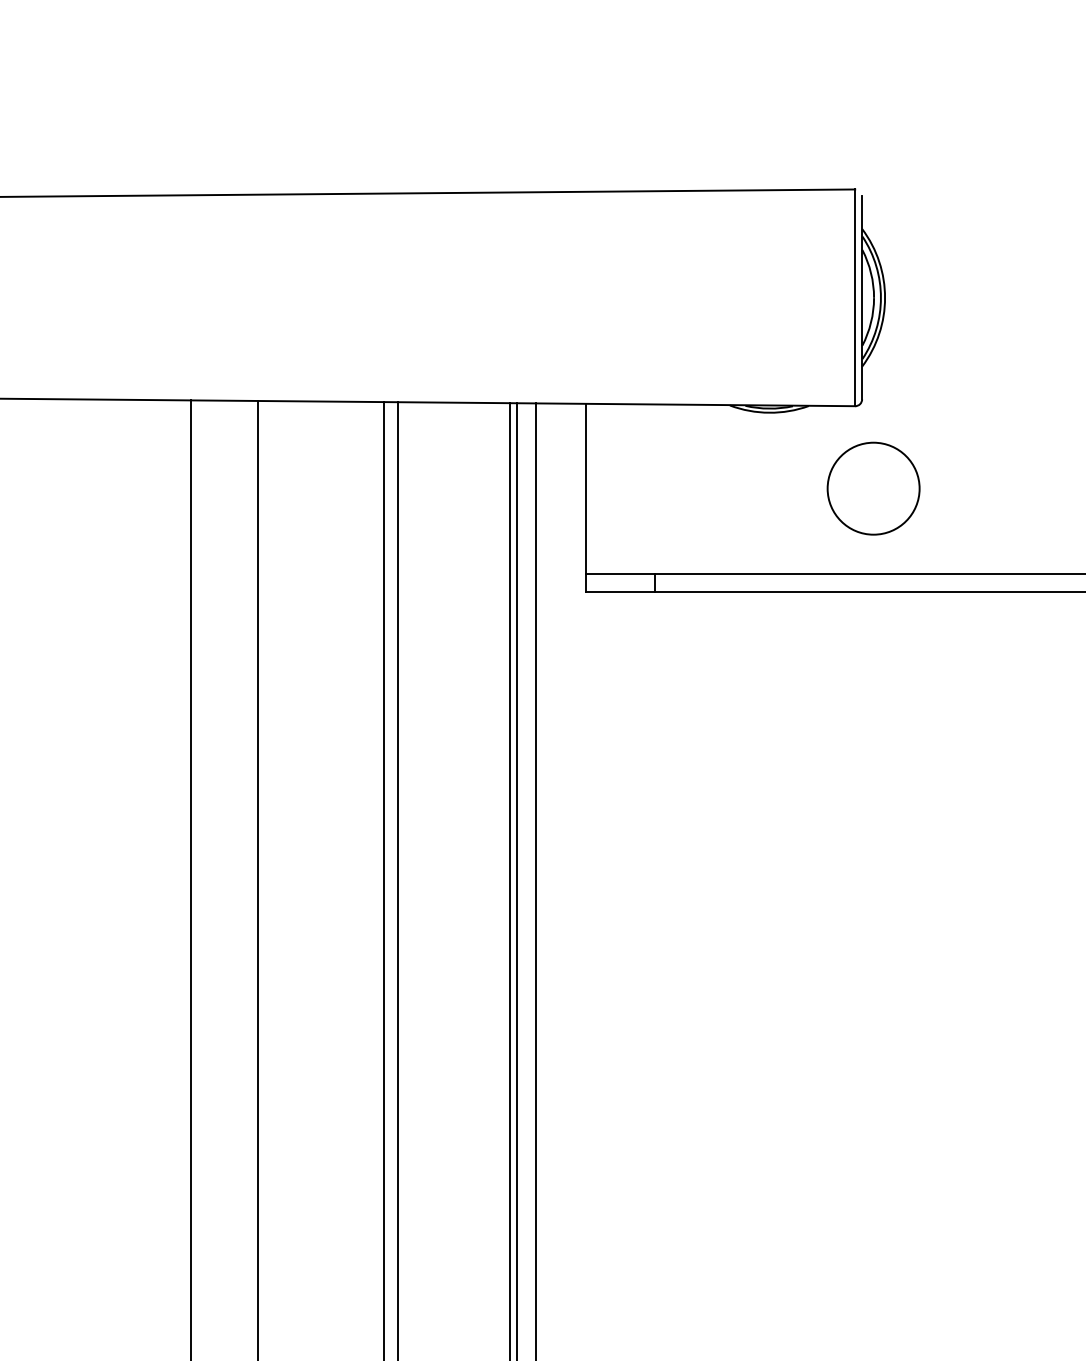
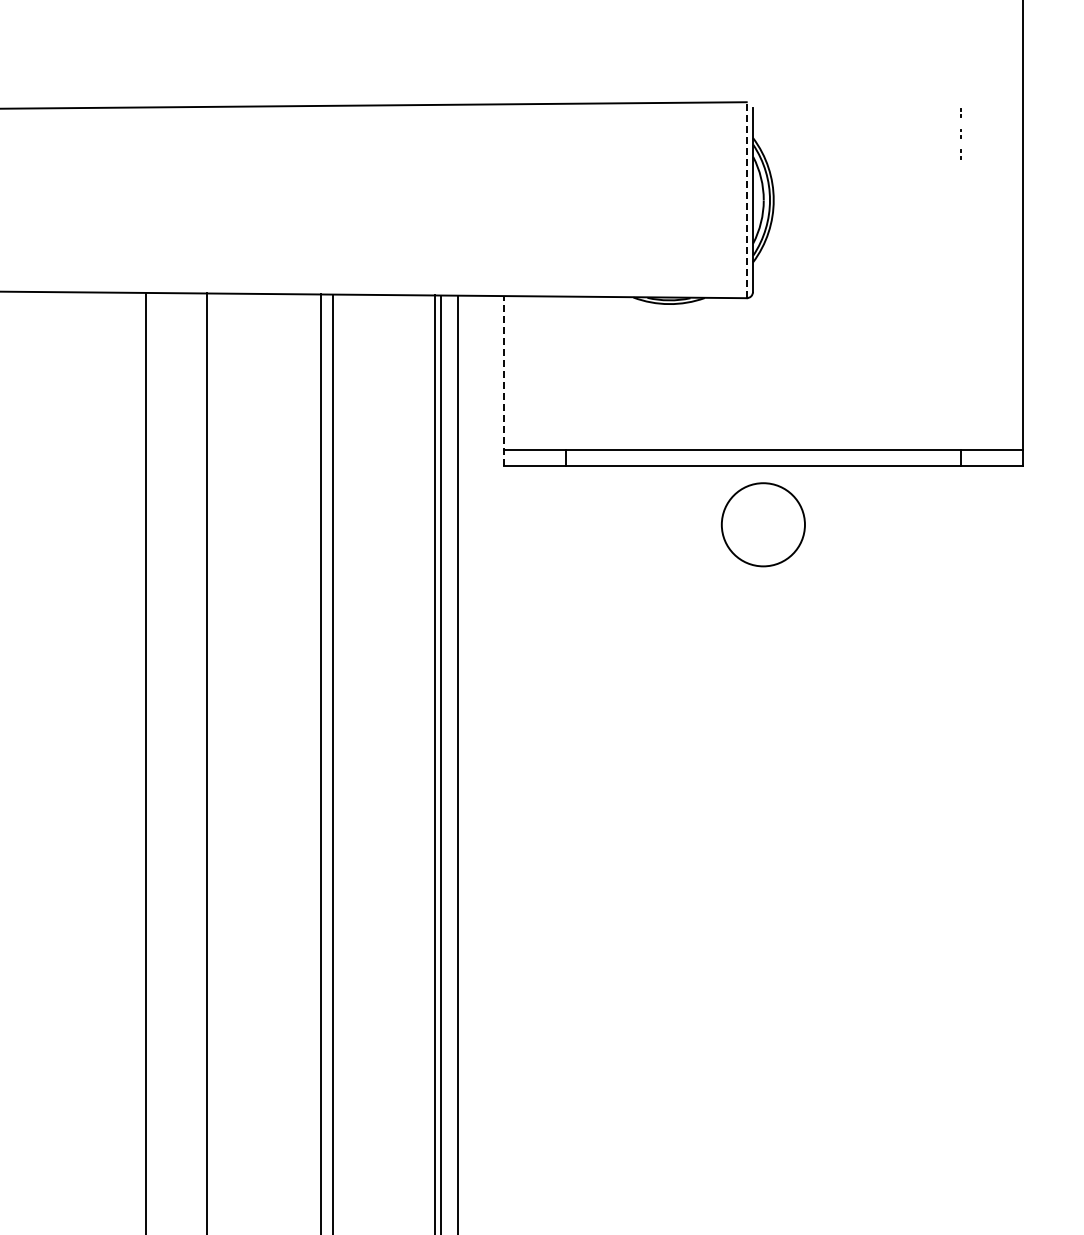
line: (854, 298) -> (746, 200), solid -> dashed
circle: (872, 488) -> (762, 524), moved
line: (586, 497) -> (503, 380), solid -> dashed

